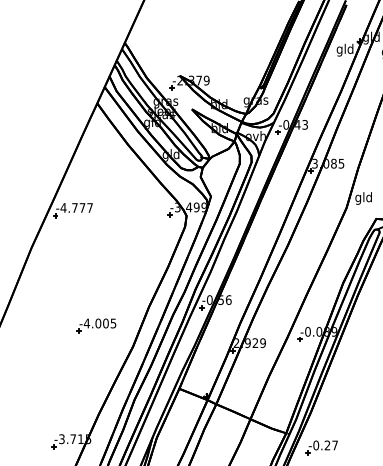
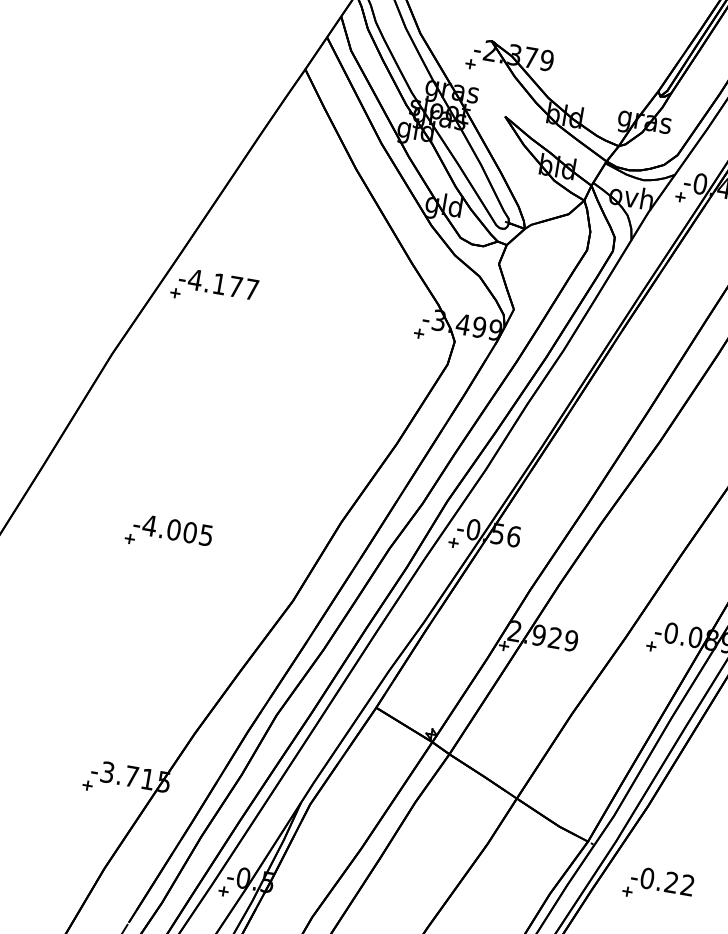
text: (74, 207) -> (218, 282), -4.777 -> -4.177
part: (96, 325) -> (169, 533), moved
text: (334, 445) -> (686, 885), -0.27 -> -0.22

